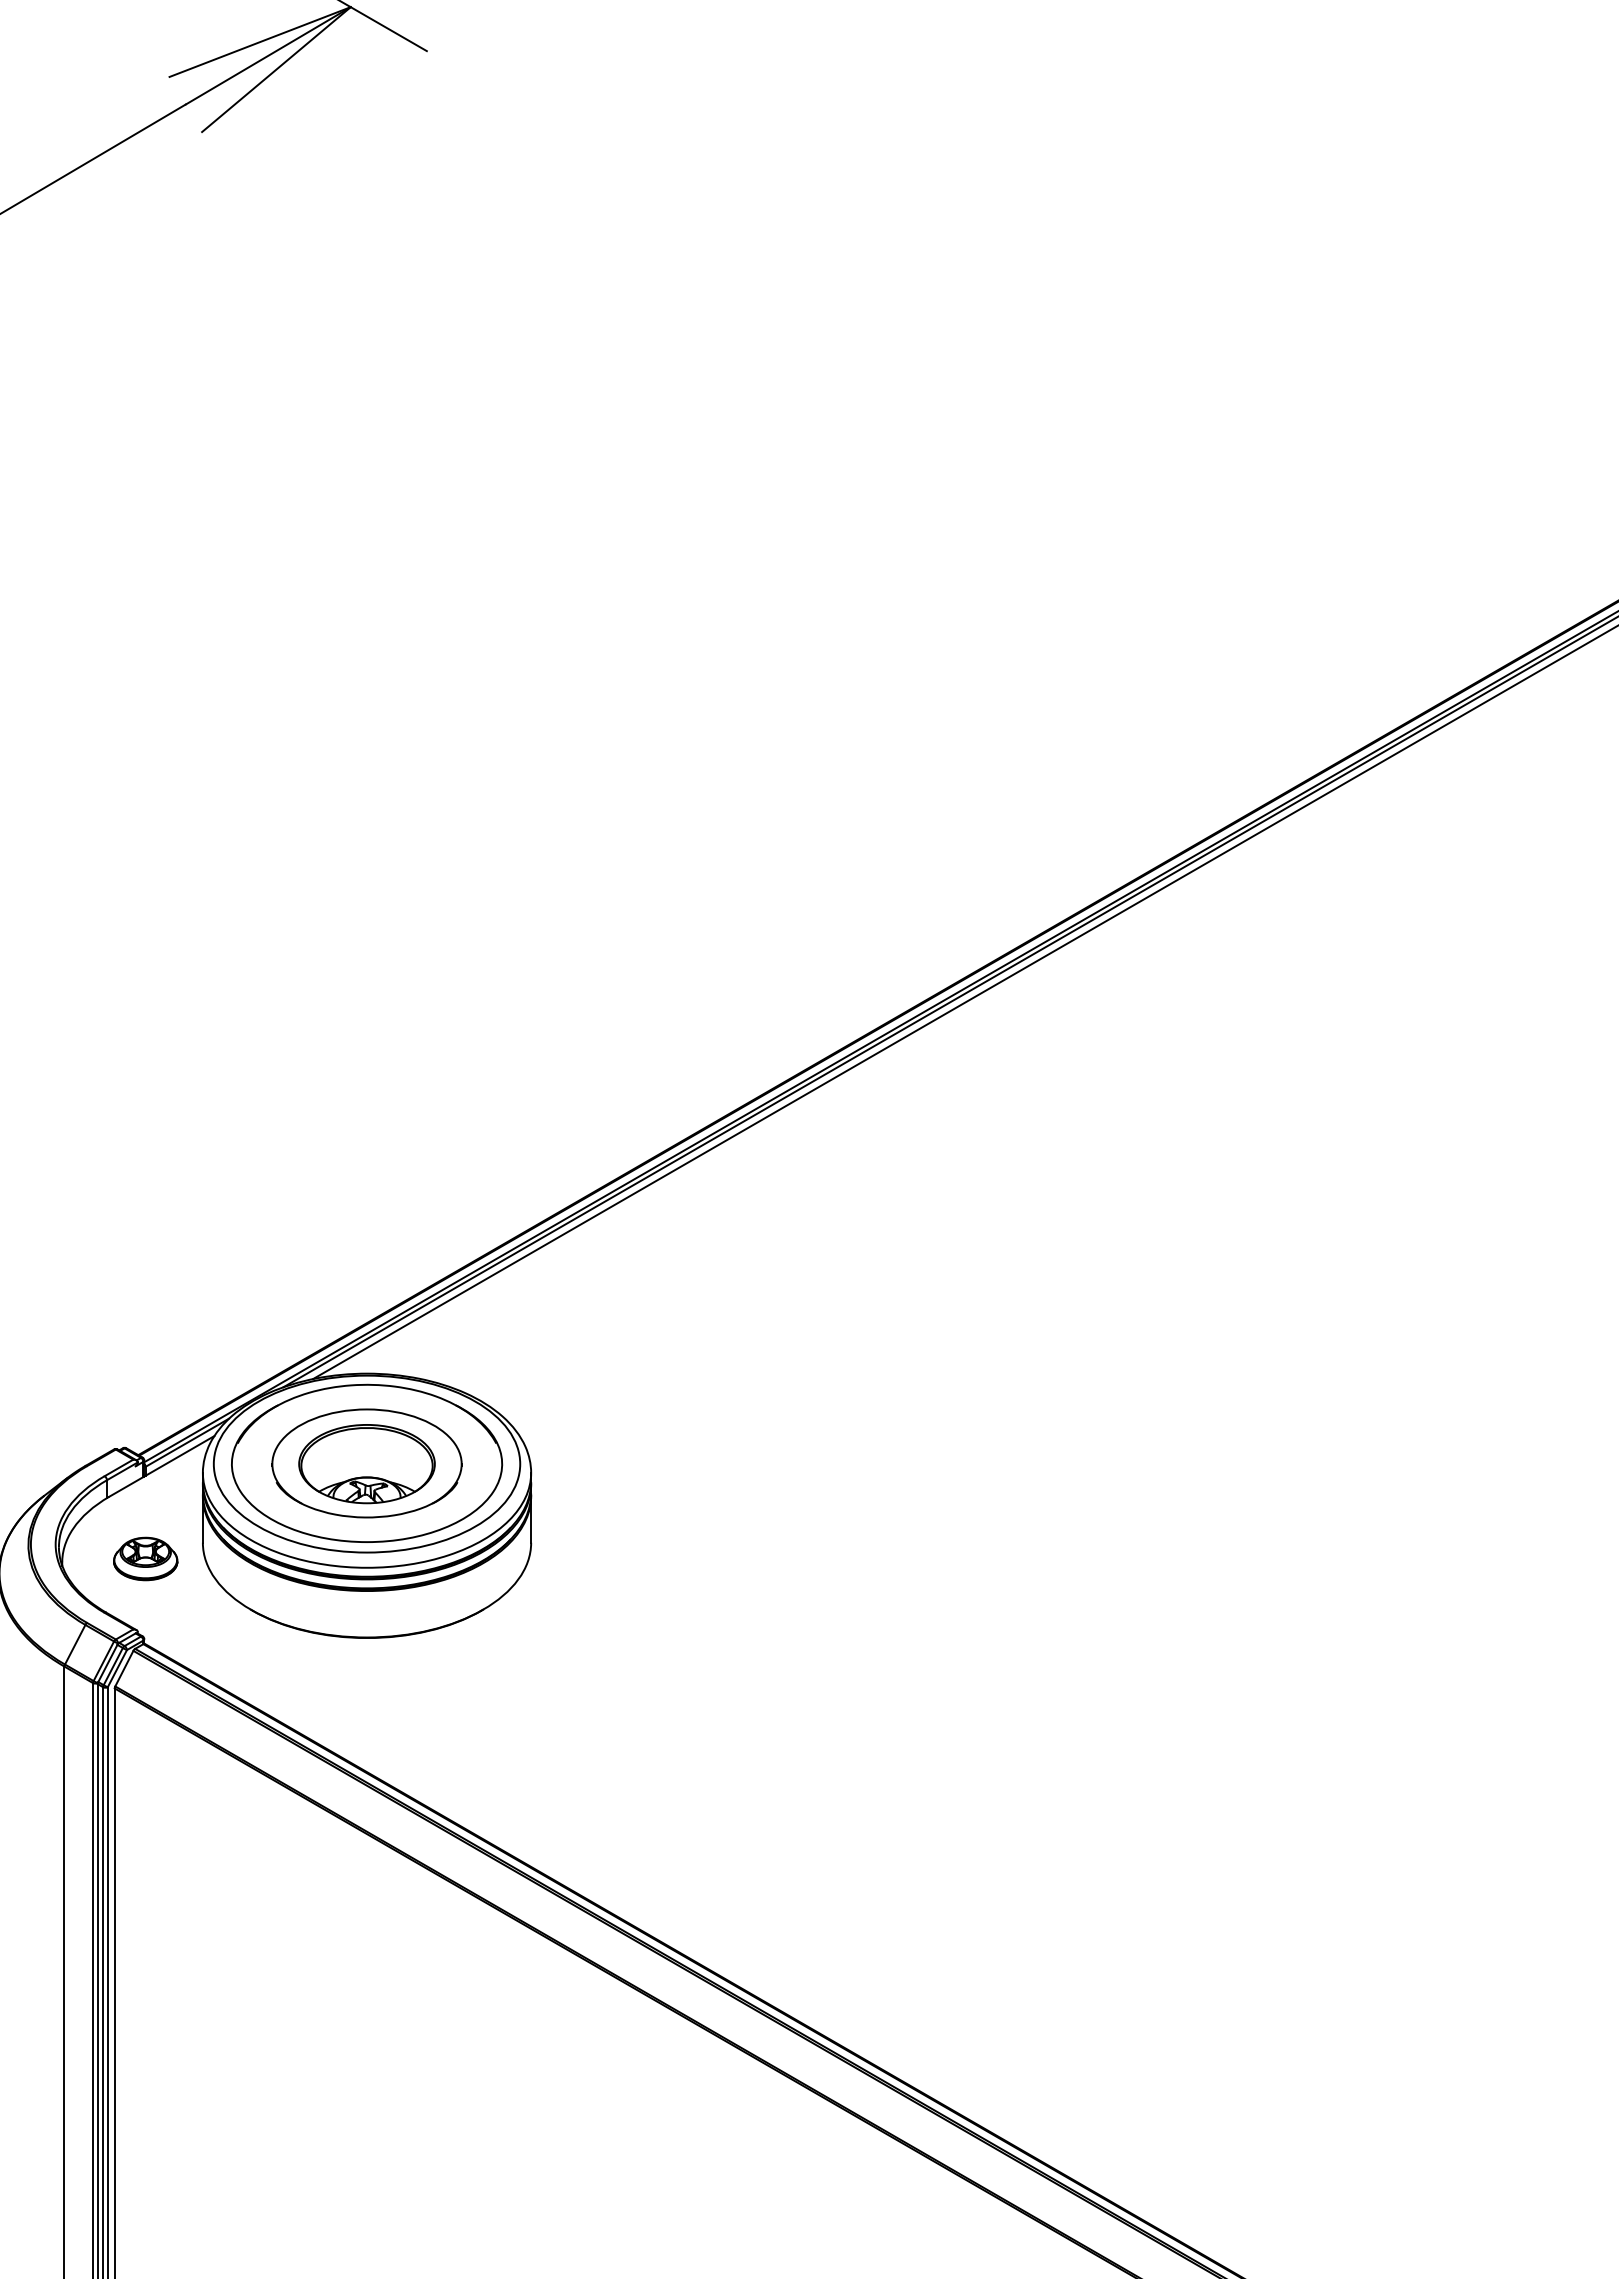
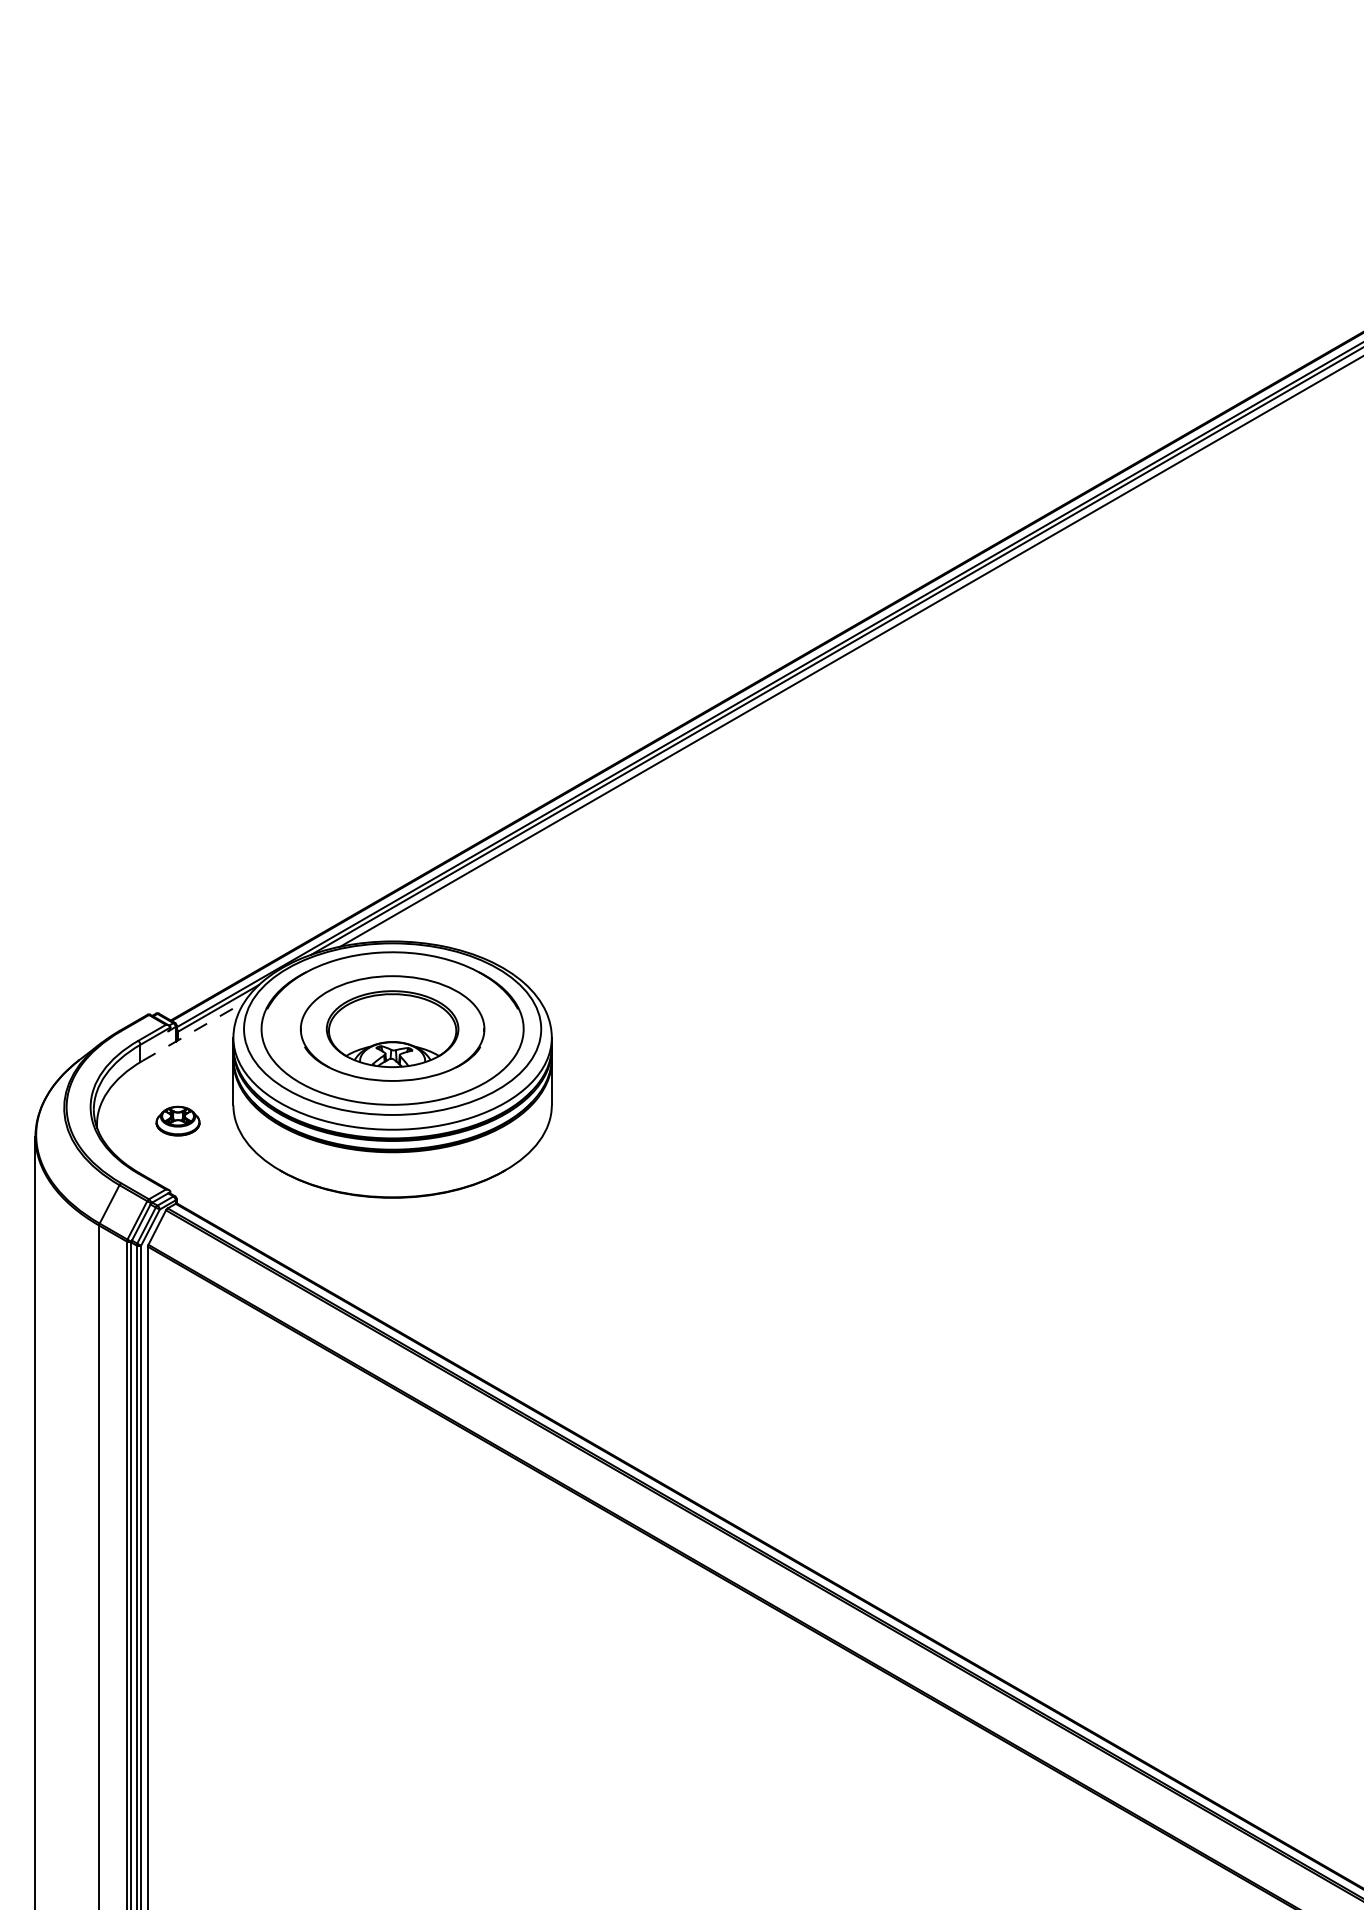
line: (161, 1466) -> (193, 1031), solid -> dashed
part: (145, 1558) -> (177, 1120), size x0.7

